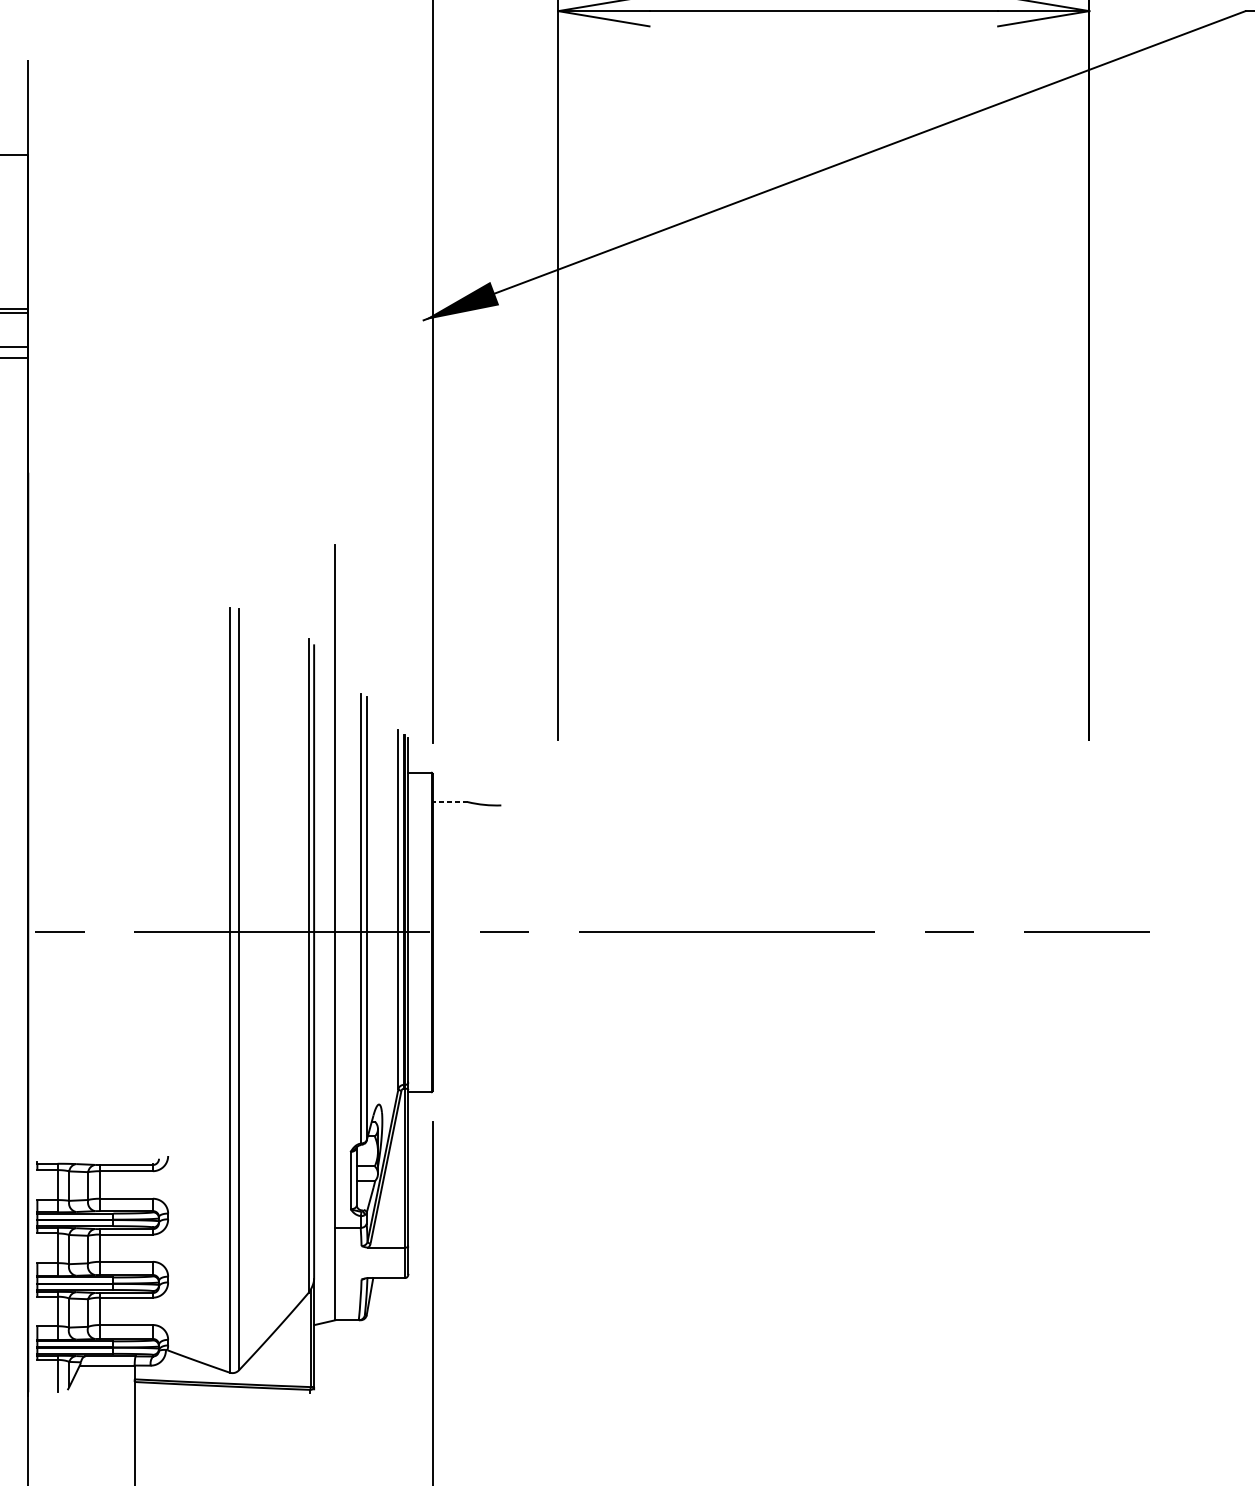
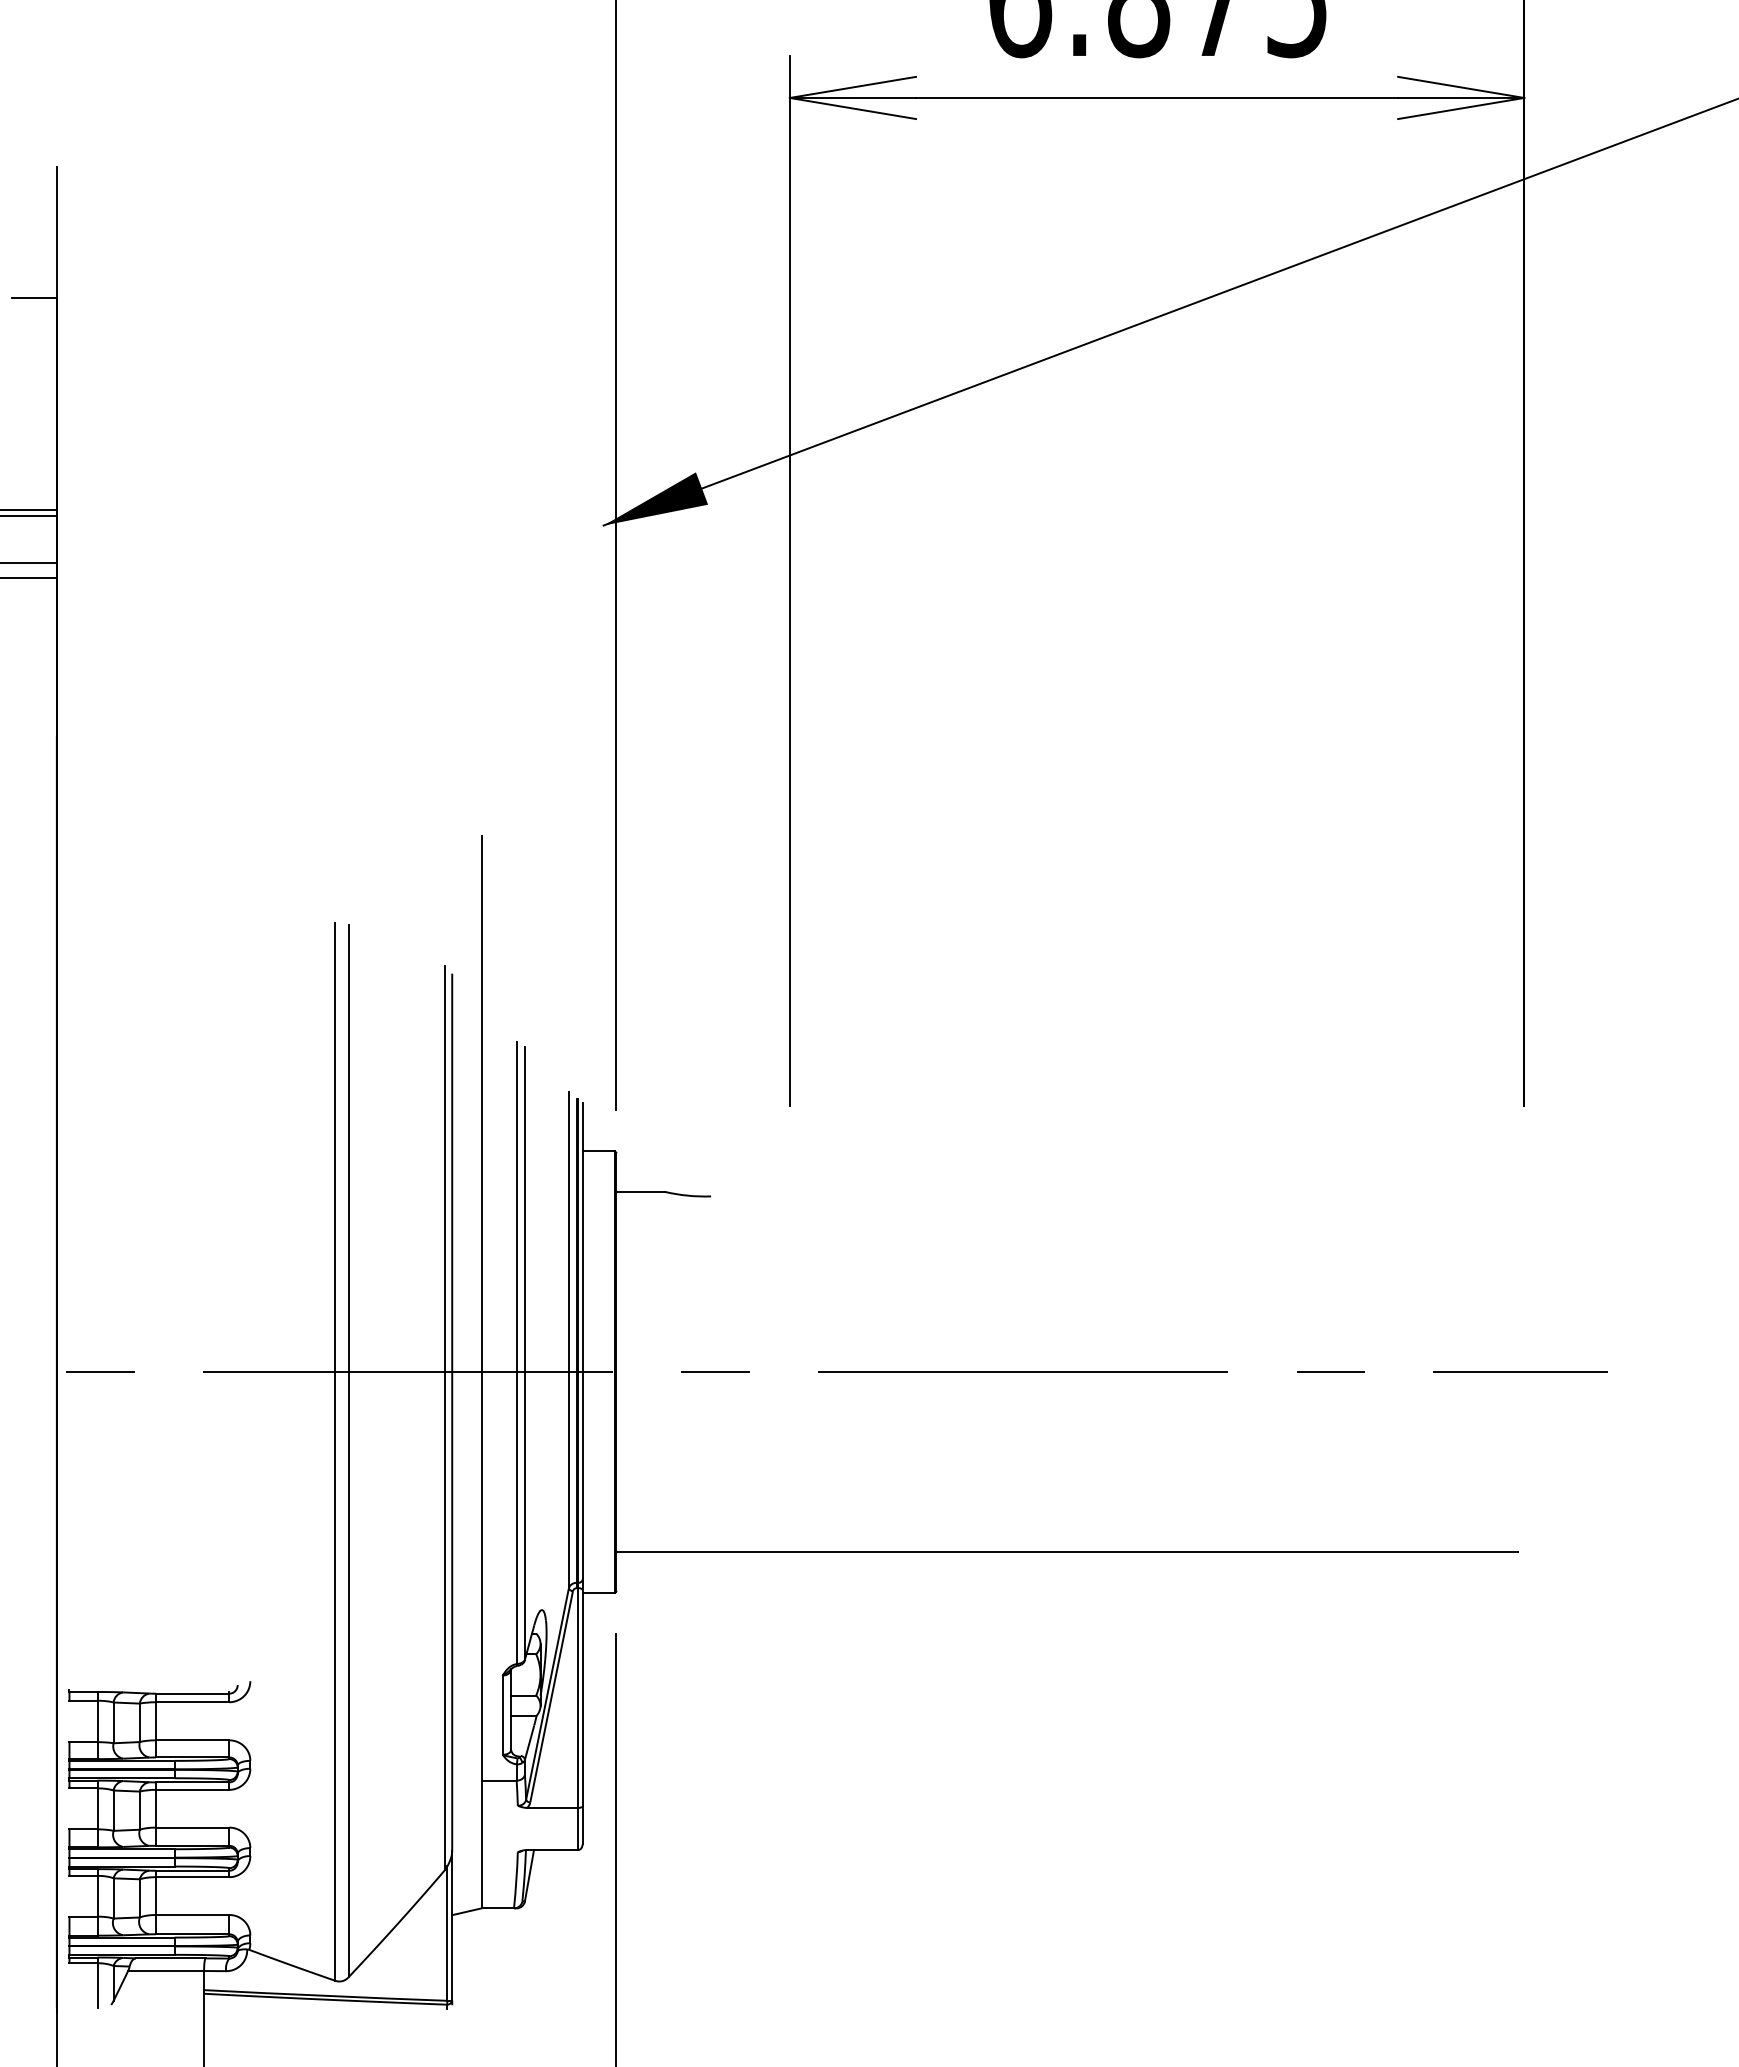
line: (450, 801) -> (640, 1191), dashed -> solid
line: (758, 1062) -> (1066, 1552), added

